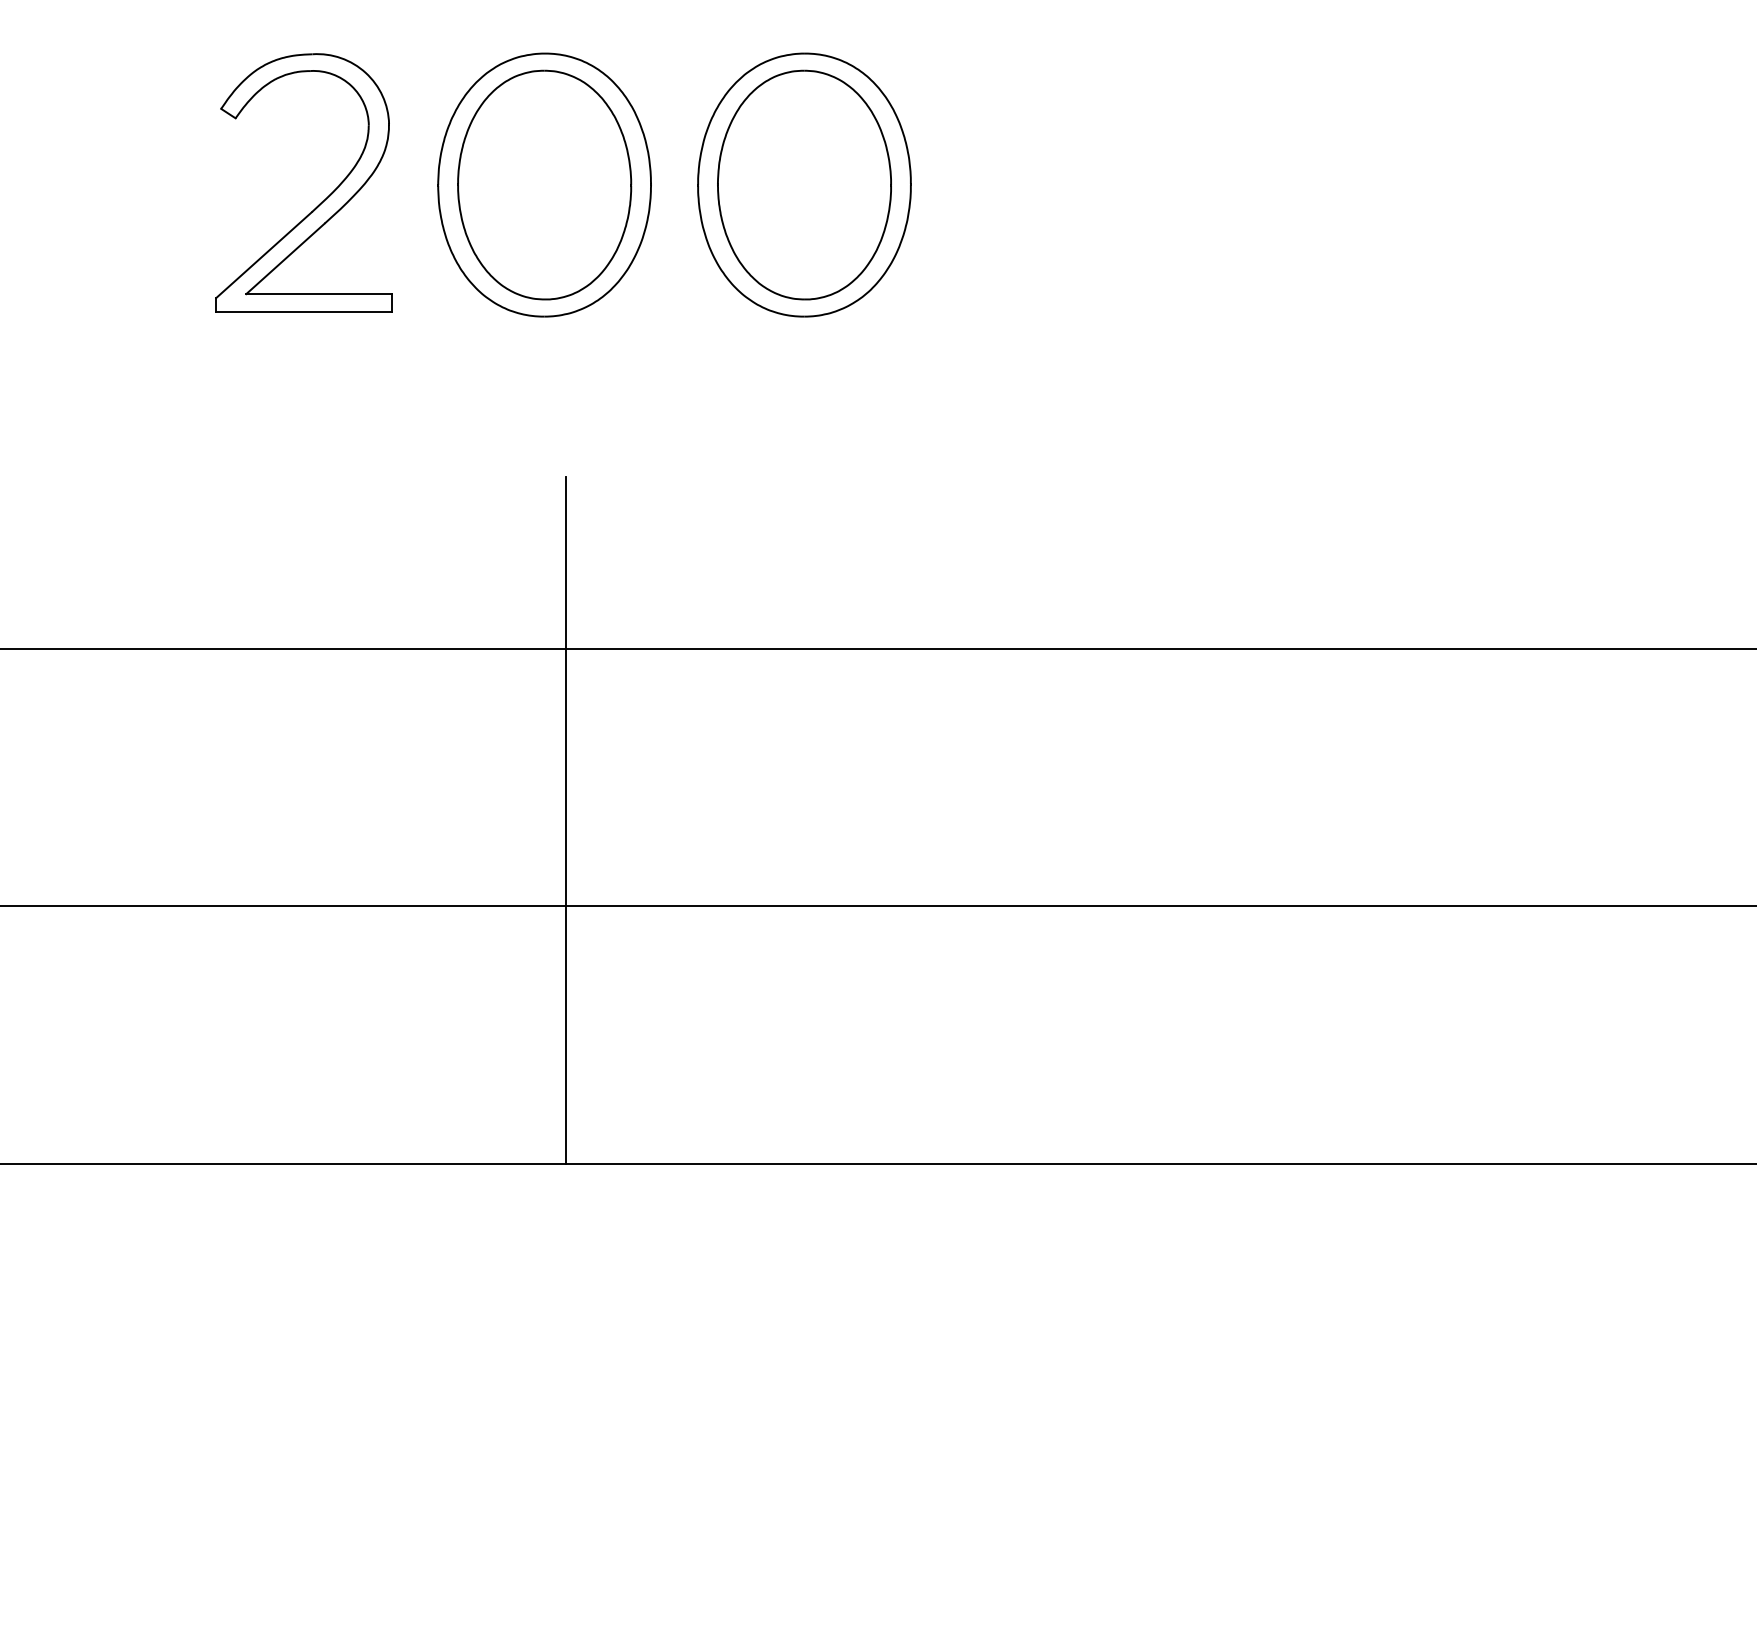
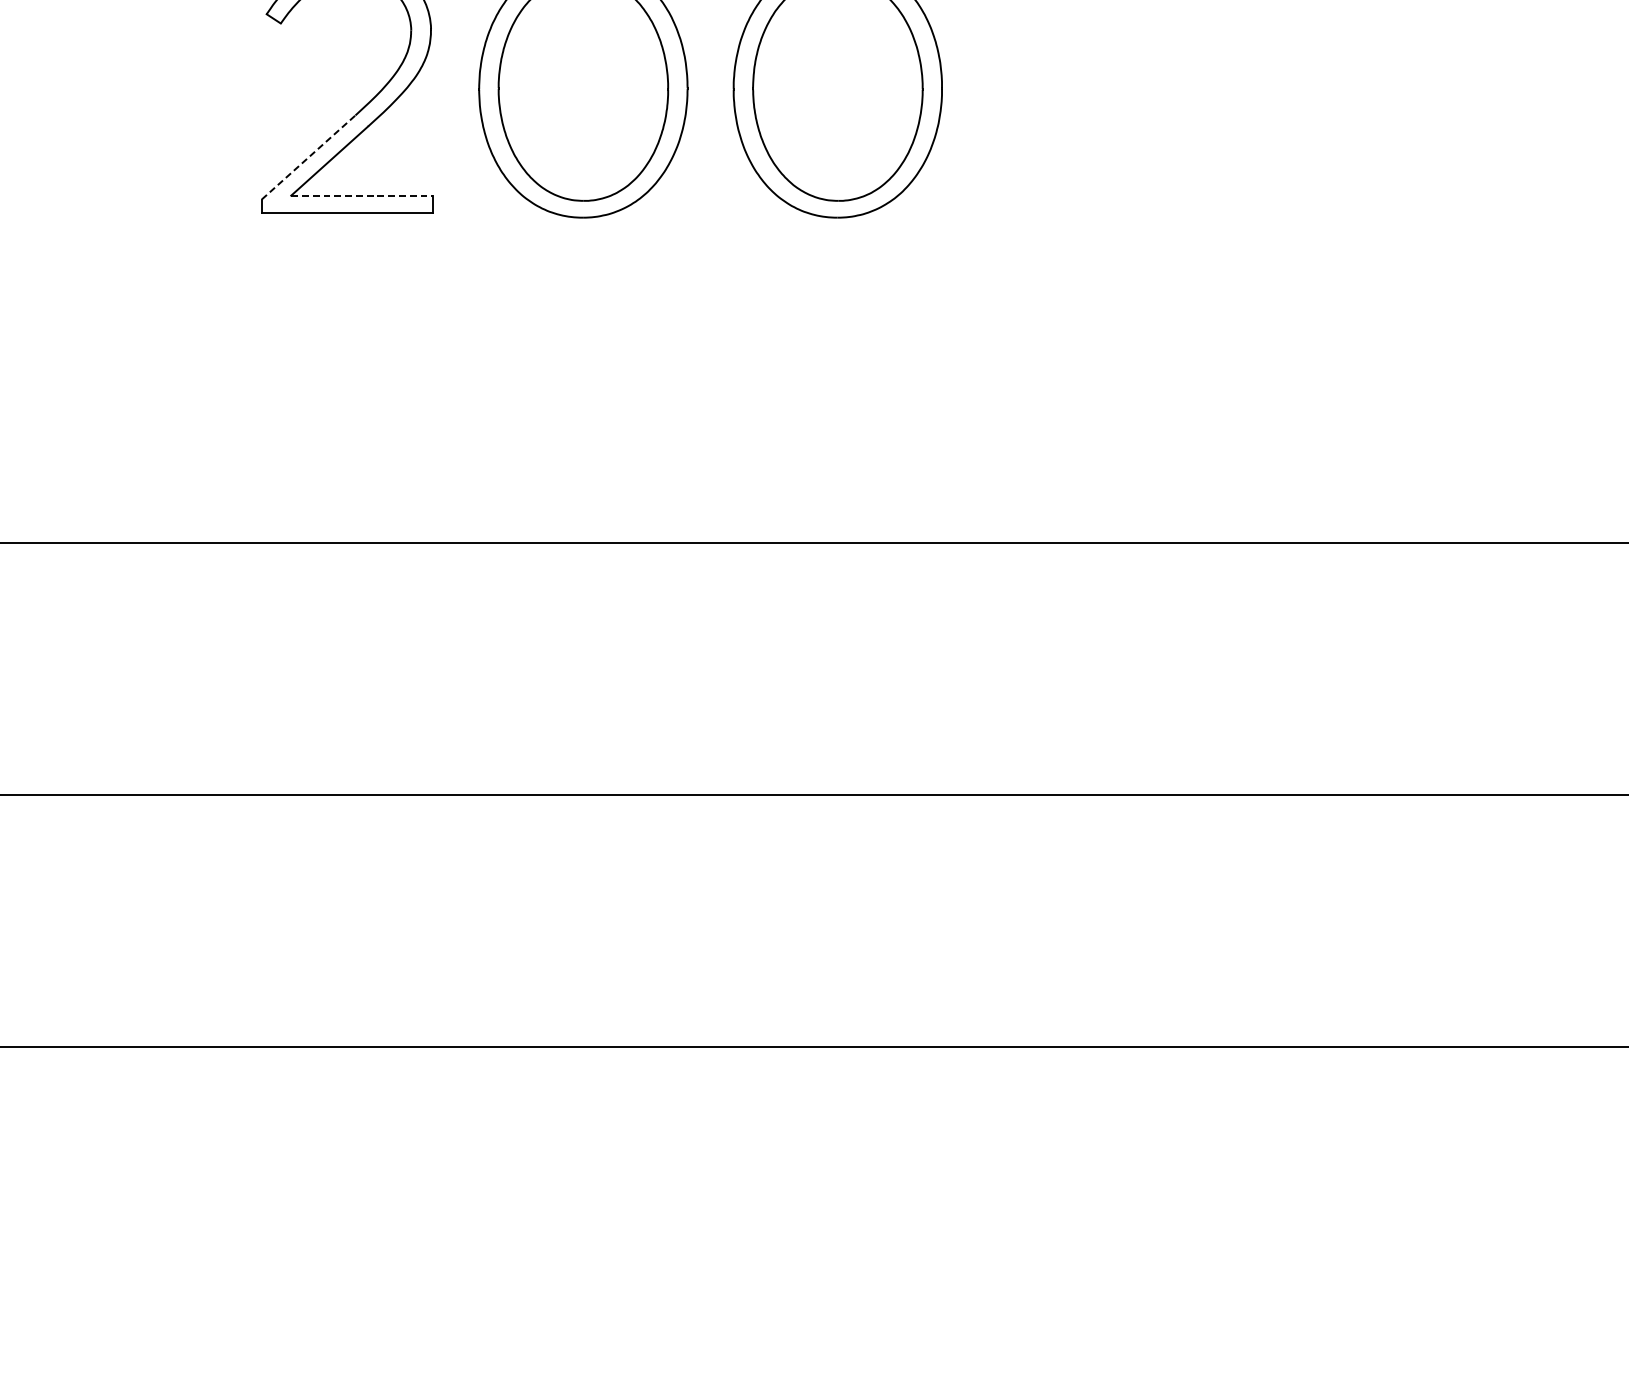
line: (264, 254) -> (309, 156), solid -> dashed
line: (318, 294) -> (361, 196), solid -> dashed
line: (566, 820) -> (604, 711), removed

